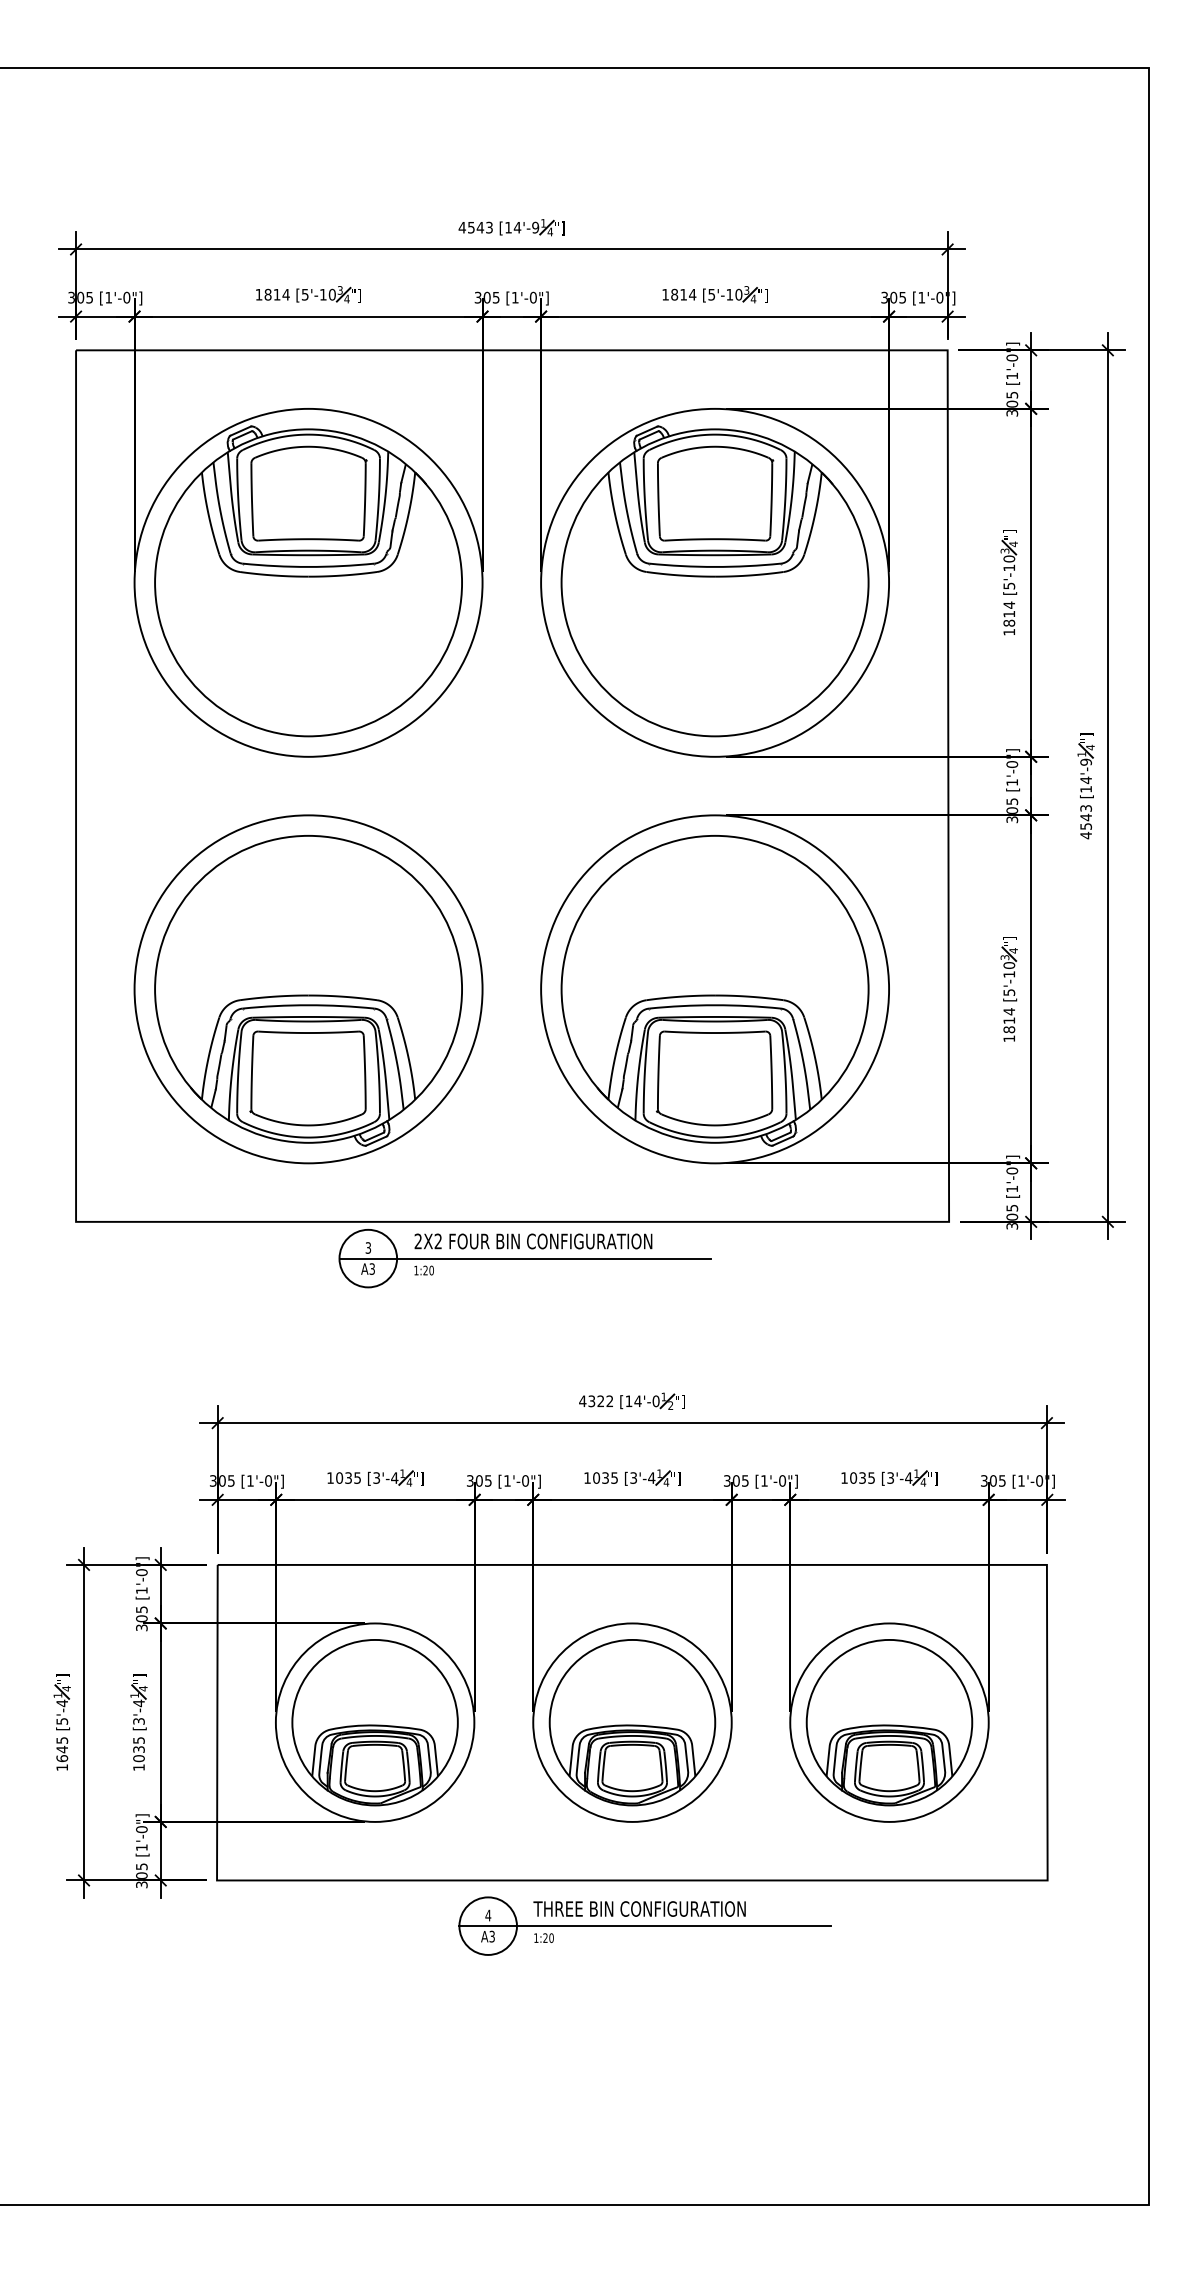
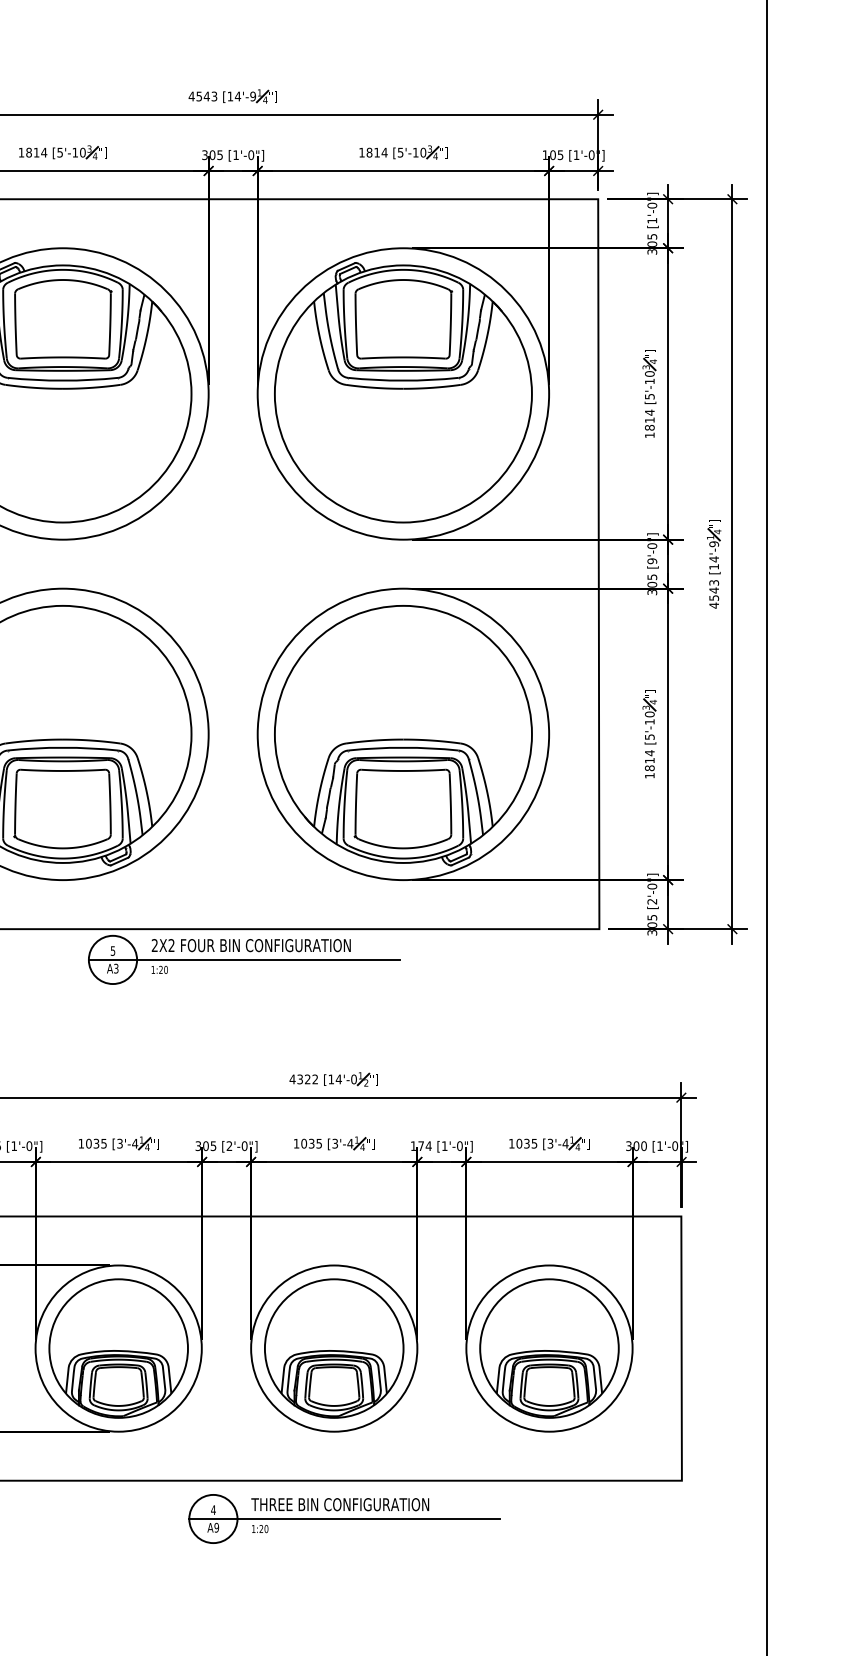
text: (884, 297) -> (545, 154), 305 -> 105
text: (1012, 782) -> (652, 561), [1'-0"] -> [9'-0"]
text: (1011, 1188) -> (651, 901), [1'-0"] -> [2'-0"]
text: (368, 1247) -> (113, 950), 3 -> 5
text: (507, 1480) -> (229, 1145), [1'-0"] -> [2'-0"]
text: (736, 1480) -> (421, 1145), 305 -> 174
text: (1001, 1480) -> (643, 1145), 305 -> 300
text: (491, 1936) -> (216, 1527), A3 -> A9

